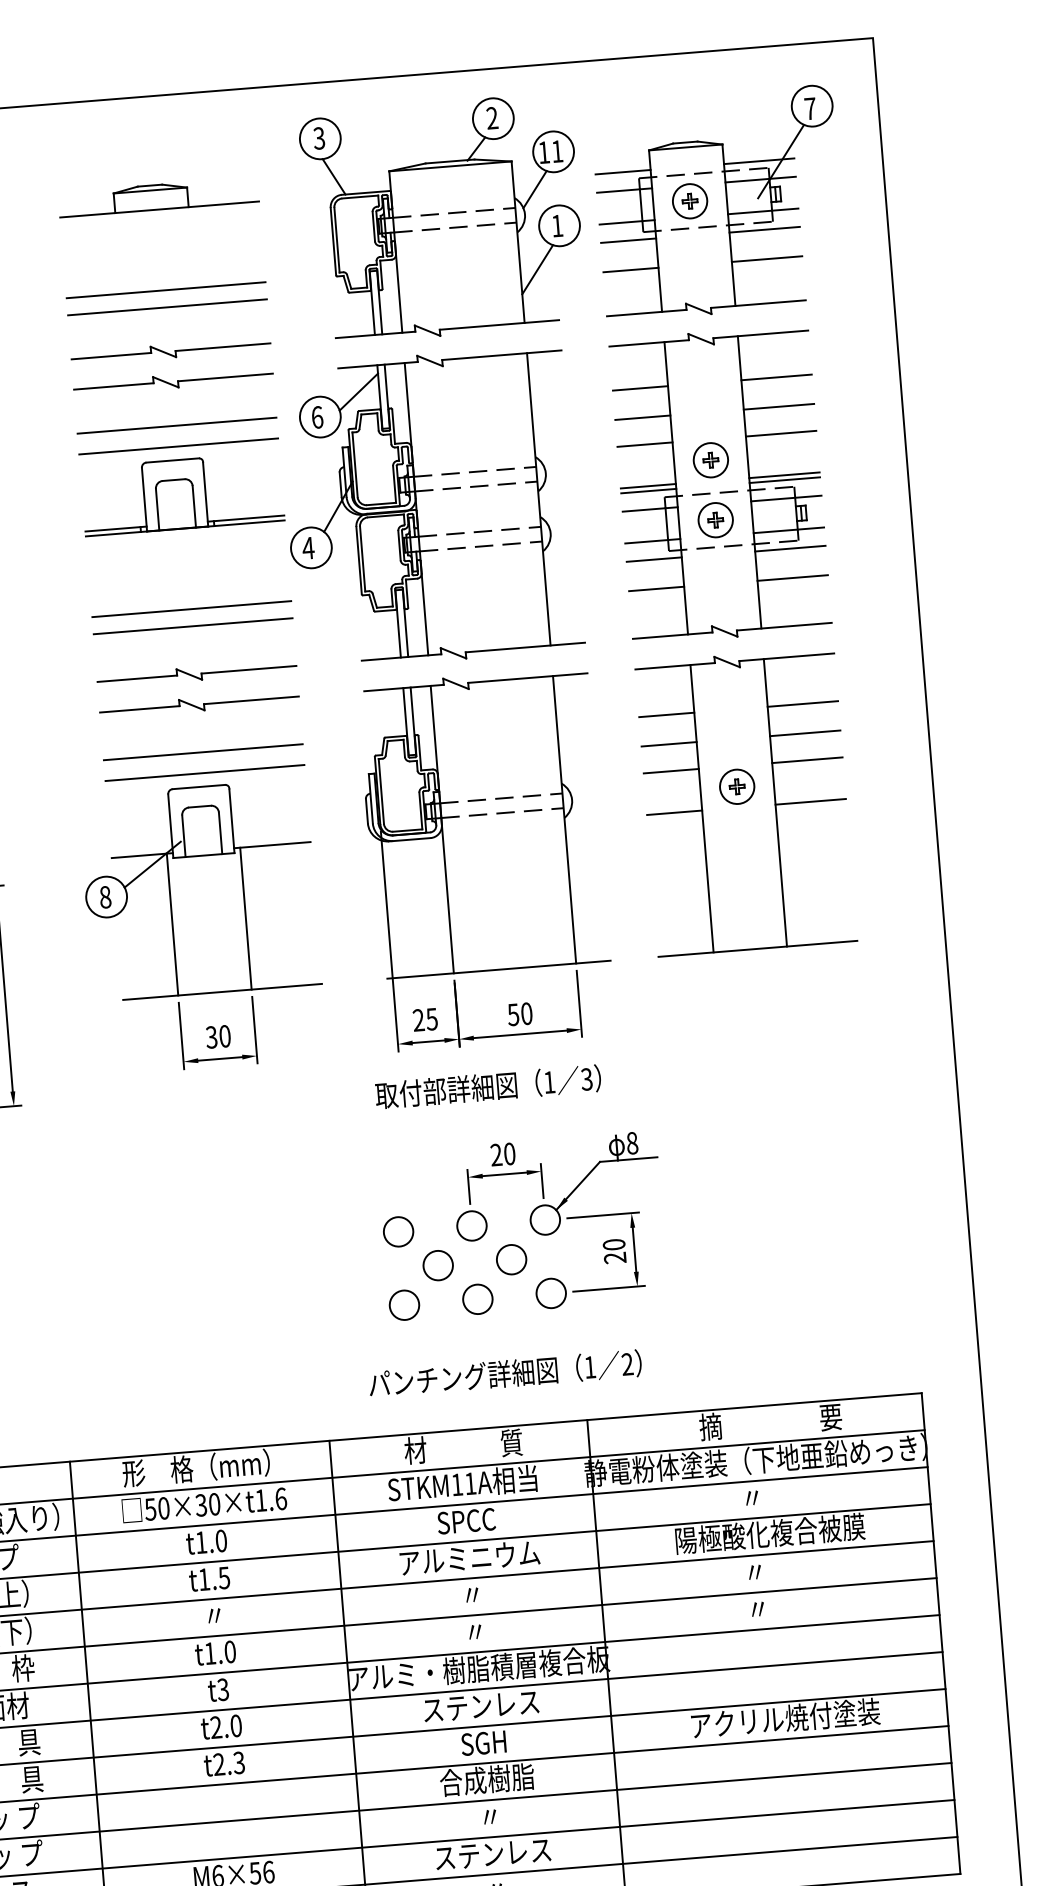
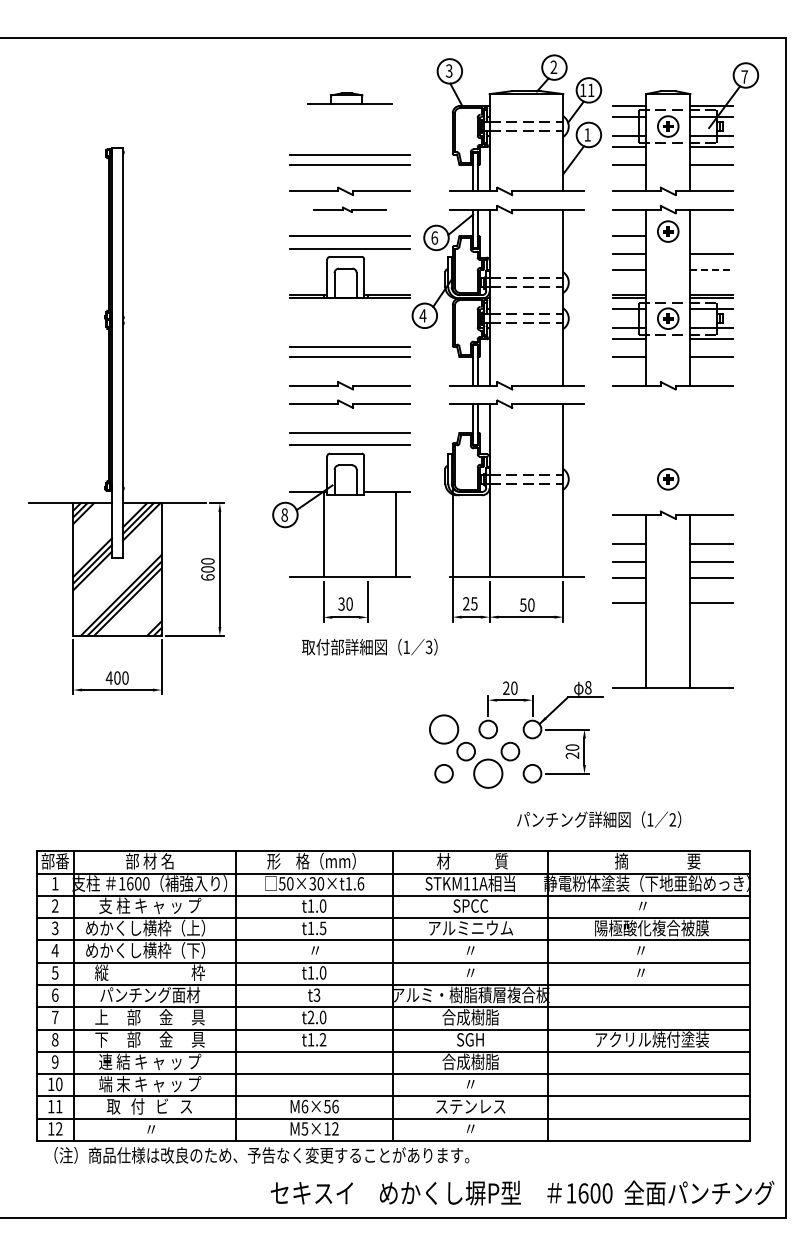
part: (157, 197) -> (349, 98), size x0.7
line: (776, 377) -> (711, 236), removed
part: (172, 381) -> (349, 209), size x0.6
line: (782, 434) -> (712, 270), solid -> dashed
part: (711, 460) -> (668, 231), moved
part: (745, 801) -> (672, 599), moved
line: (245, 918) -> (395, 534), moved
text: (487, 1086) -> (369, 646), moved
circle: (397, 1231) -> (443, 729), size x1.6
circle: (478, 1298) -> (488, 773), size x1.6
text: (505, 1373) -> (599, 819), moved
text: (480, 1706) -> (470, 1017), ステンレス -> 合成樹脂
text: (228, 1763) -> (316, 1039), t2.3 -> t1.2

